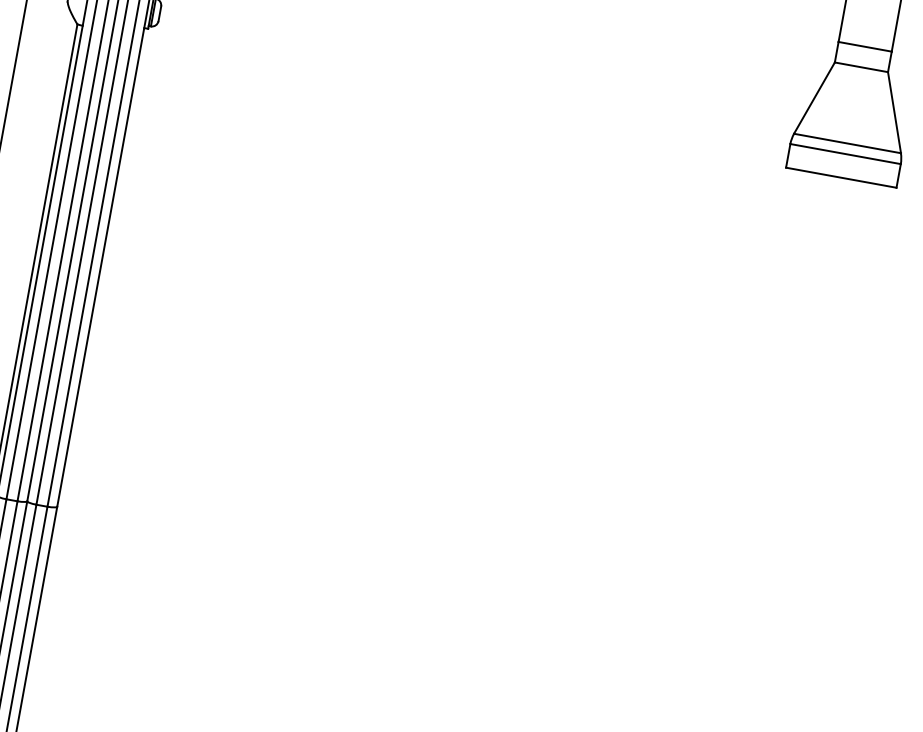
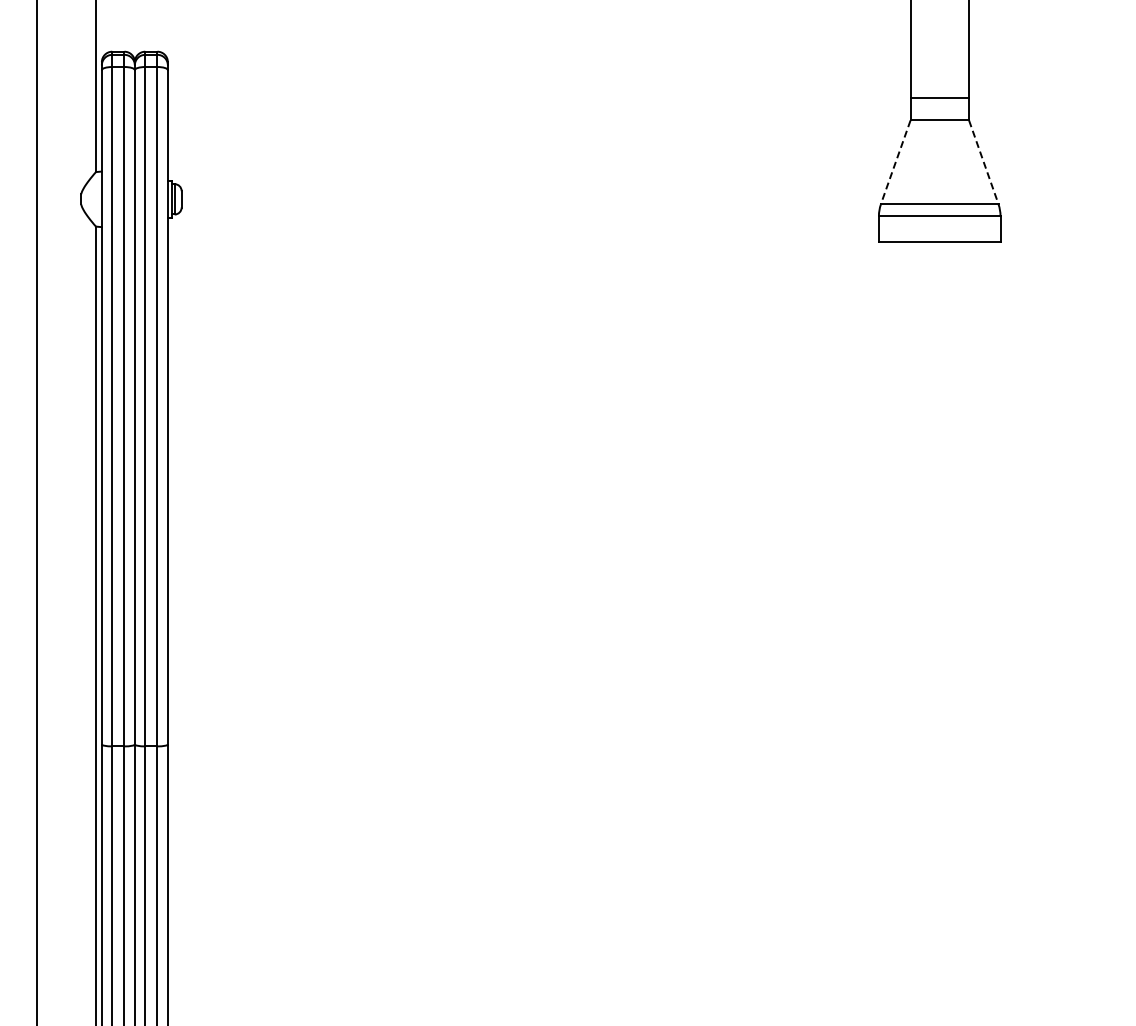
line: (814, 98) -> (895, 162), solid -> dashed
line: (895, 112) -> (984, 162), solid -> dashed

